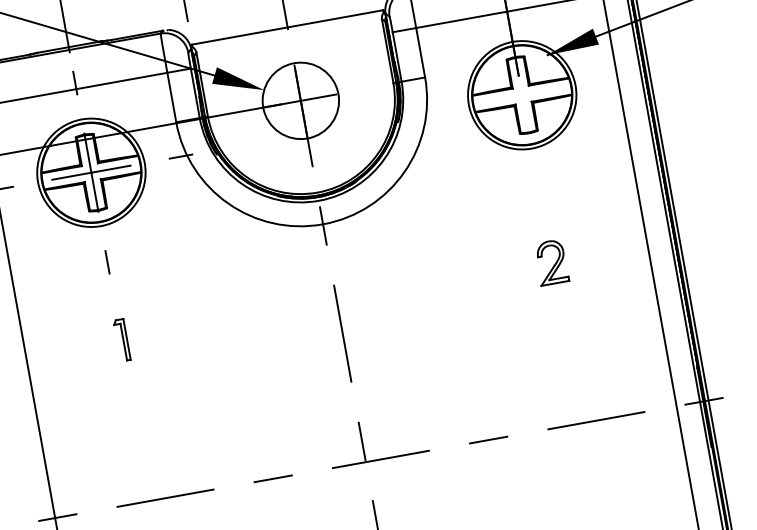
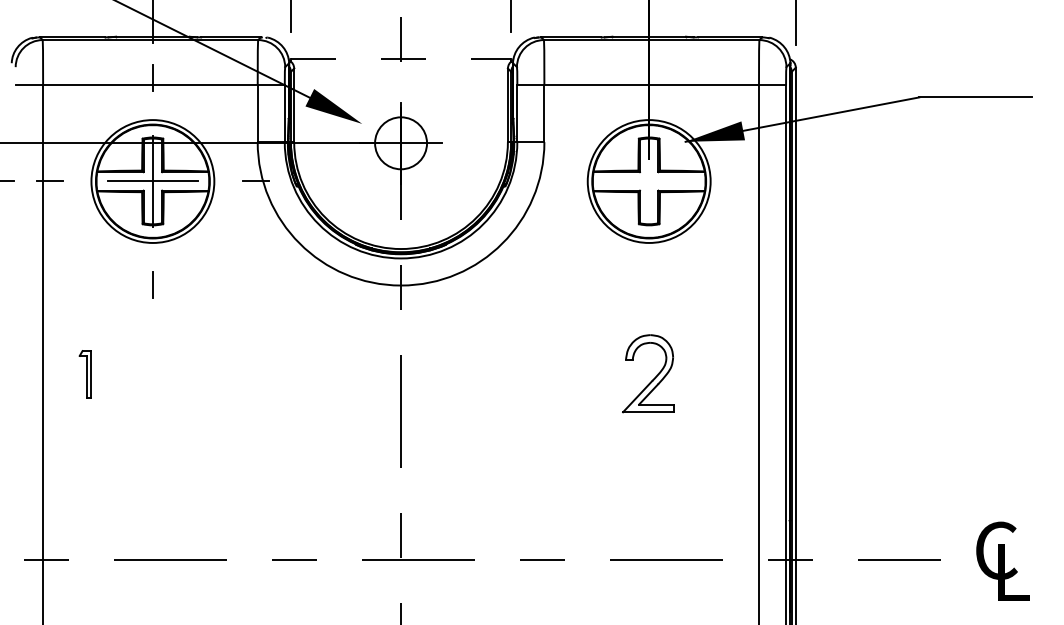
line: (287, 27) -> (401, 58), solid -> dashed
circle: (300, 101) -> (400, 143), size x0.6
part: (550, 263) -> (647, 374), size x1.6
part: (121, 340) -> (84, 374), moved

